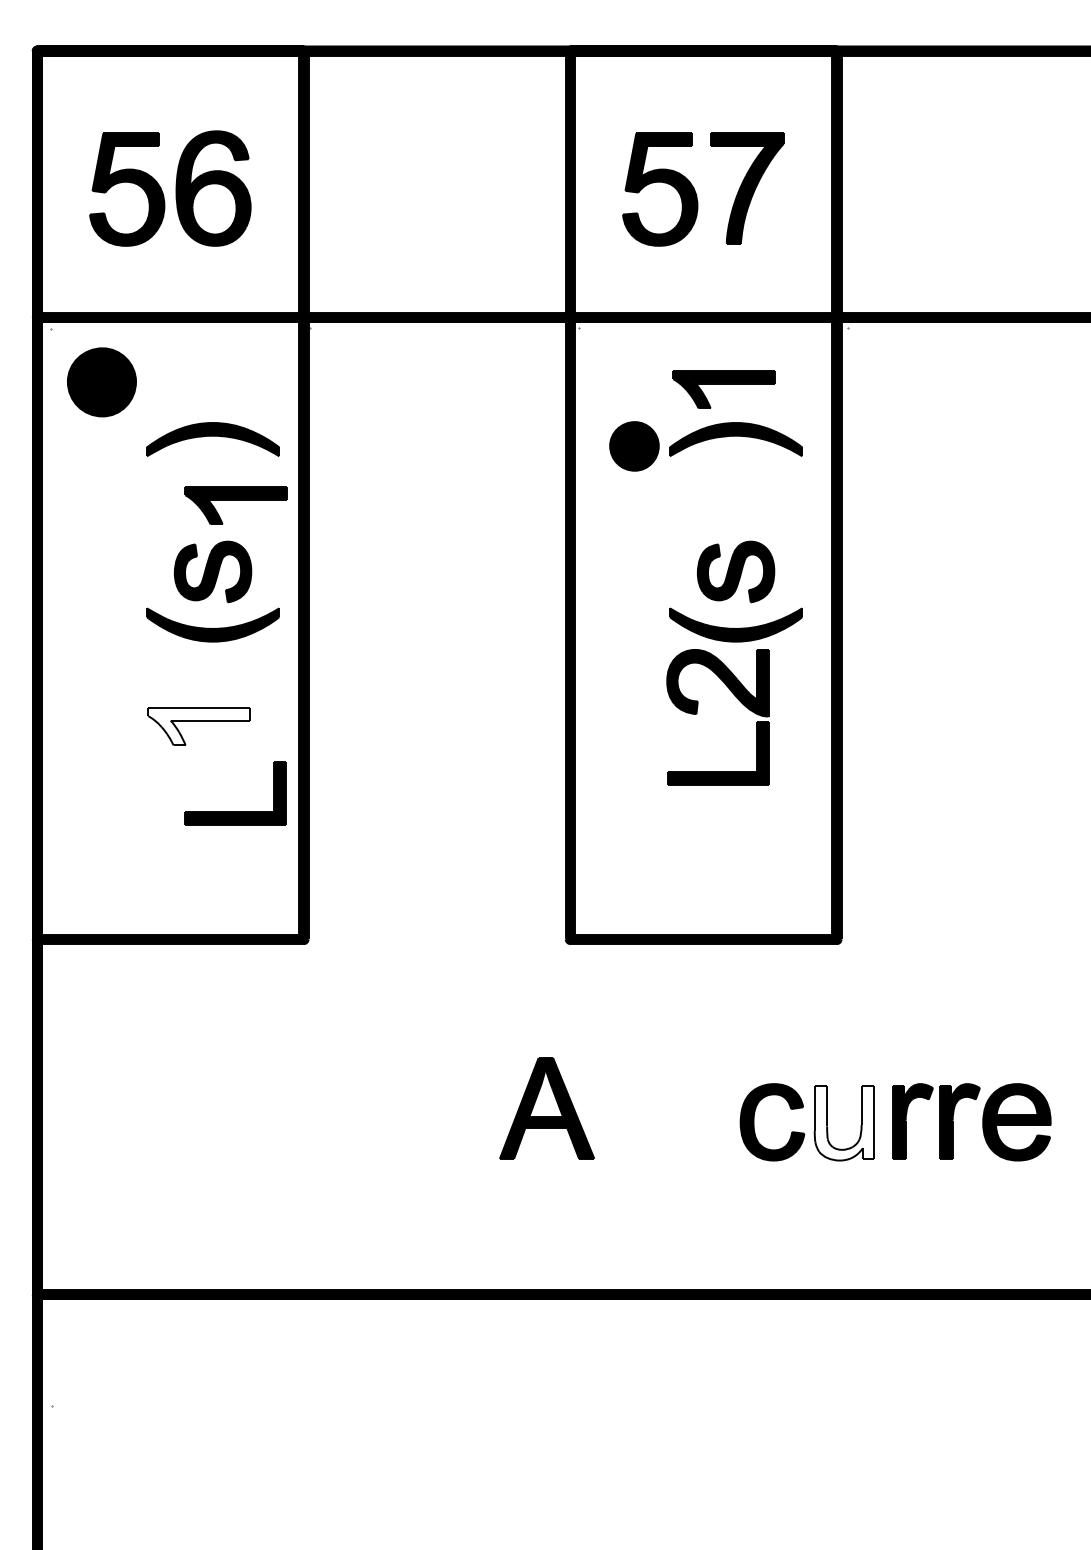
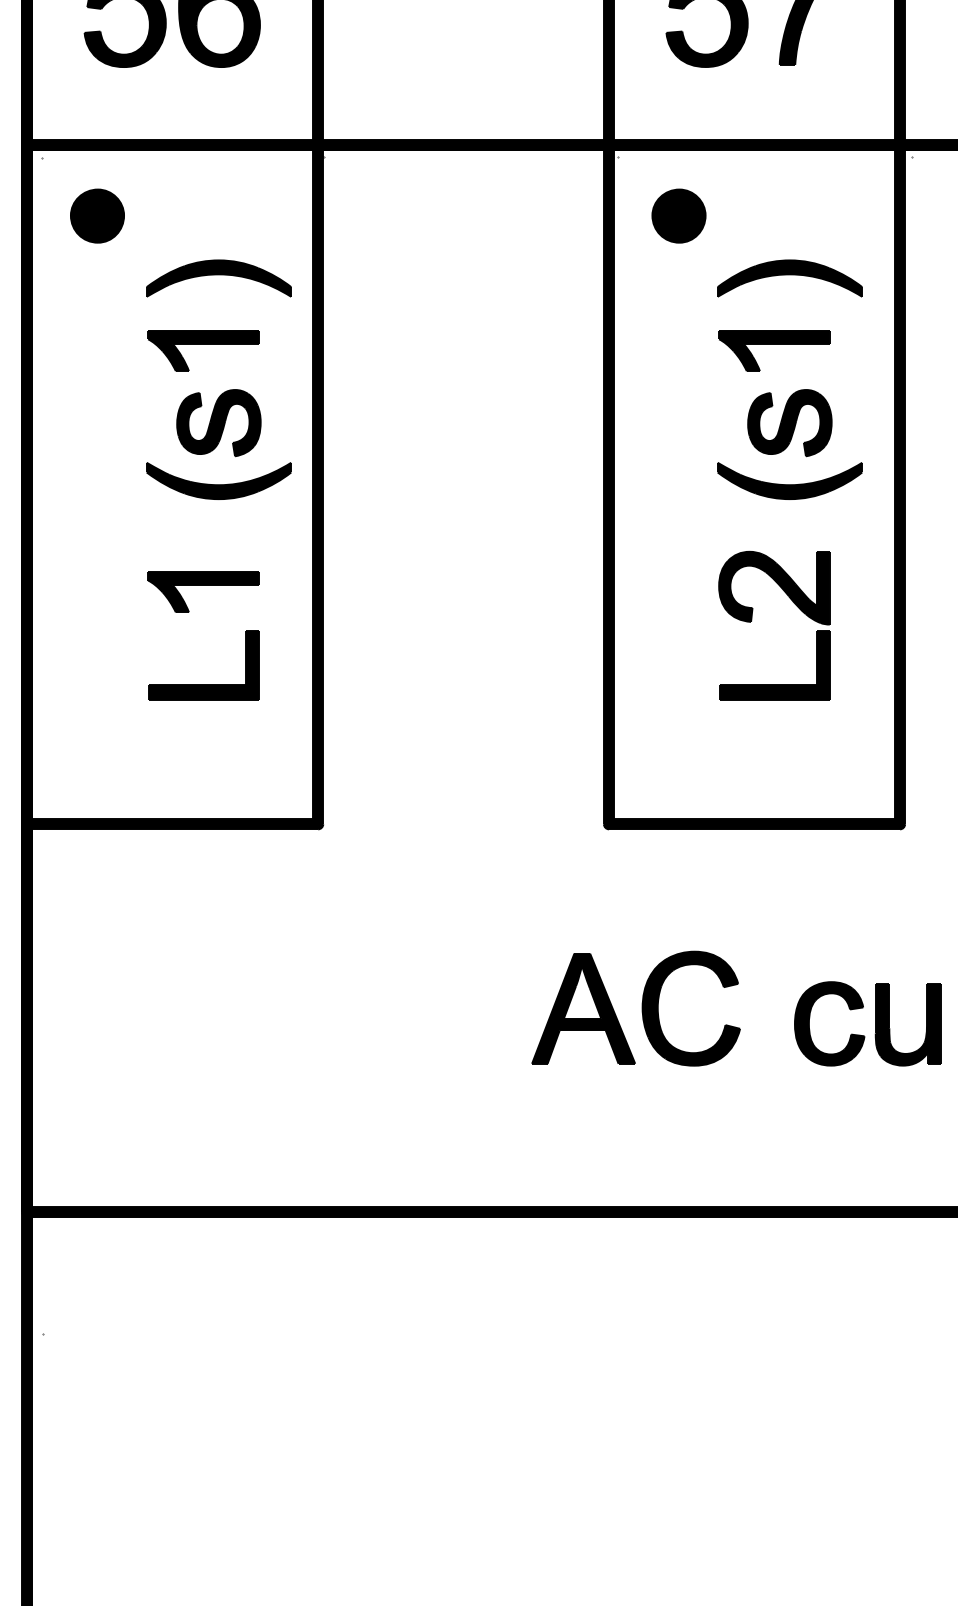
part: (101, 382) -> (97, 216), size x0.71
part: (723, 389) -> (774, 350), moved
part: (634, 446) -> (679, 216), moved
part: (235, 505) -> (203, 350), moved
part: (697, 713) -> (752, 621), moved
fill: (198, 726) -> (203, 591), added
part: (235, 811) -> (204, 684), moved
part: (616, 1112) -> (659, 1013), added
fill: (843, 1122) -> (907, 1024), added

